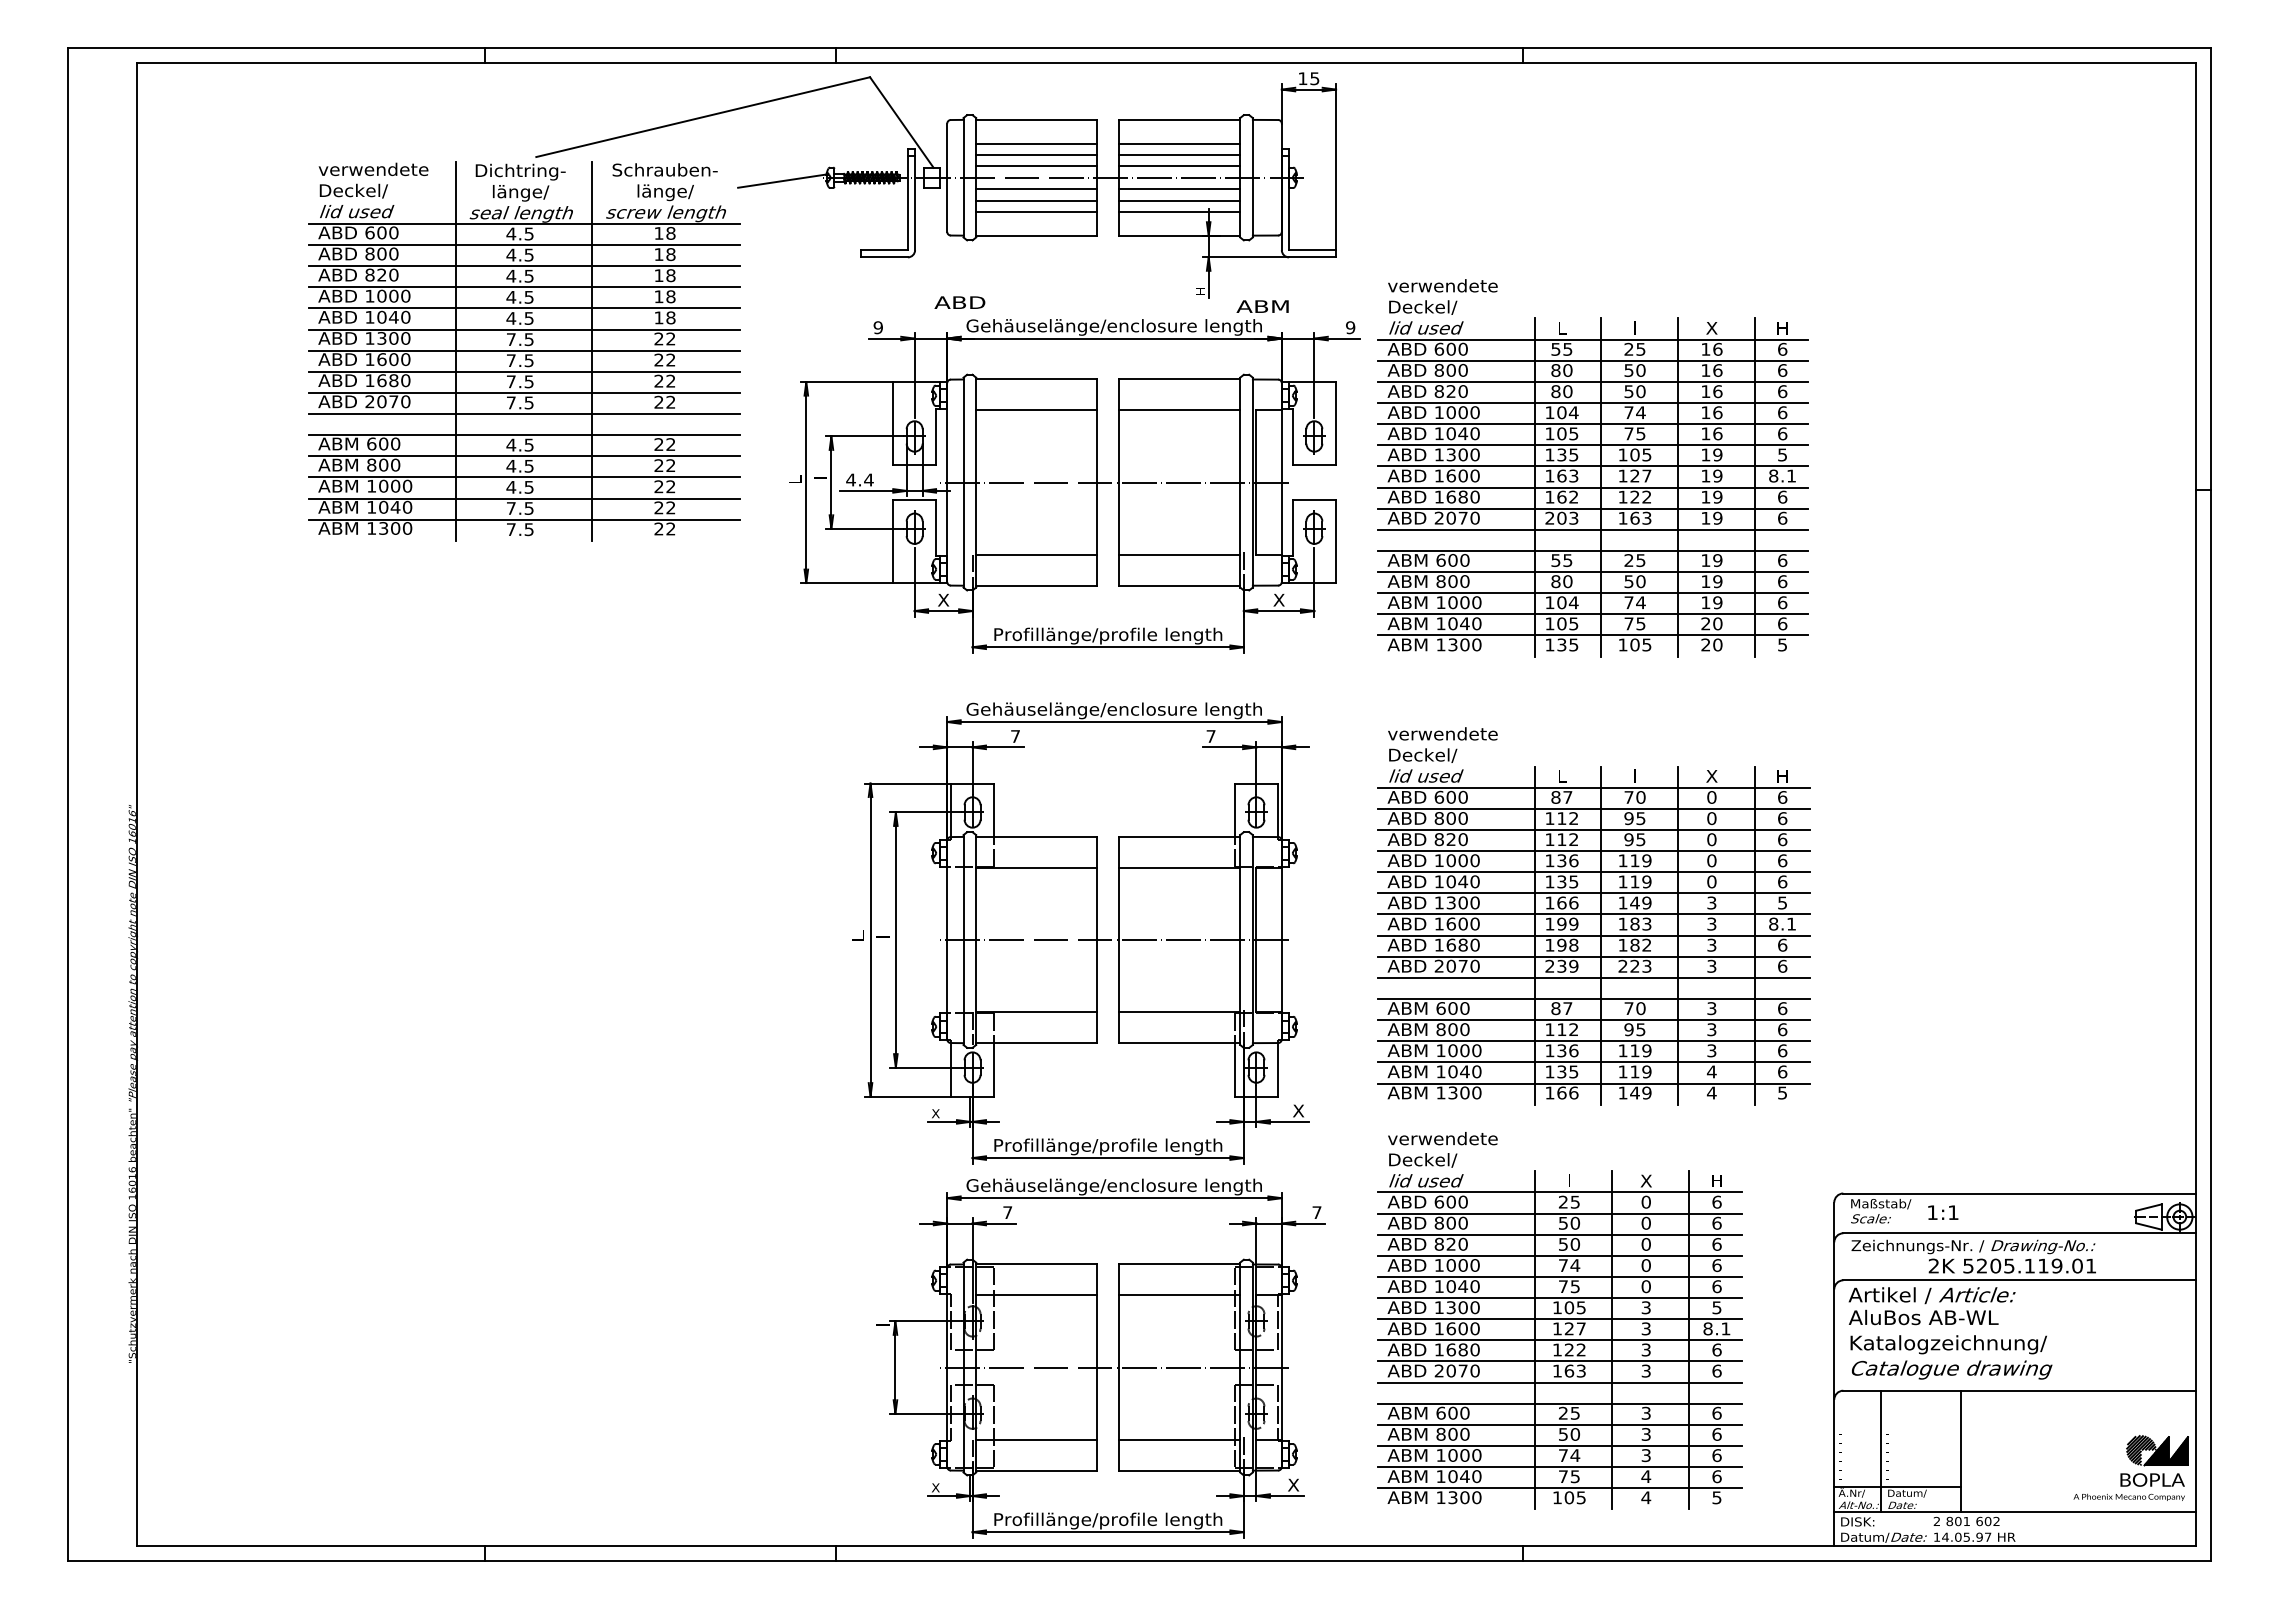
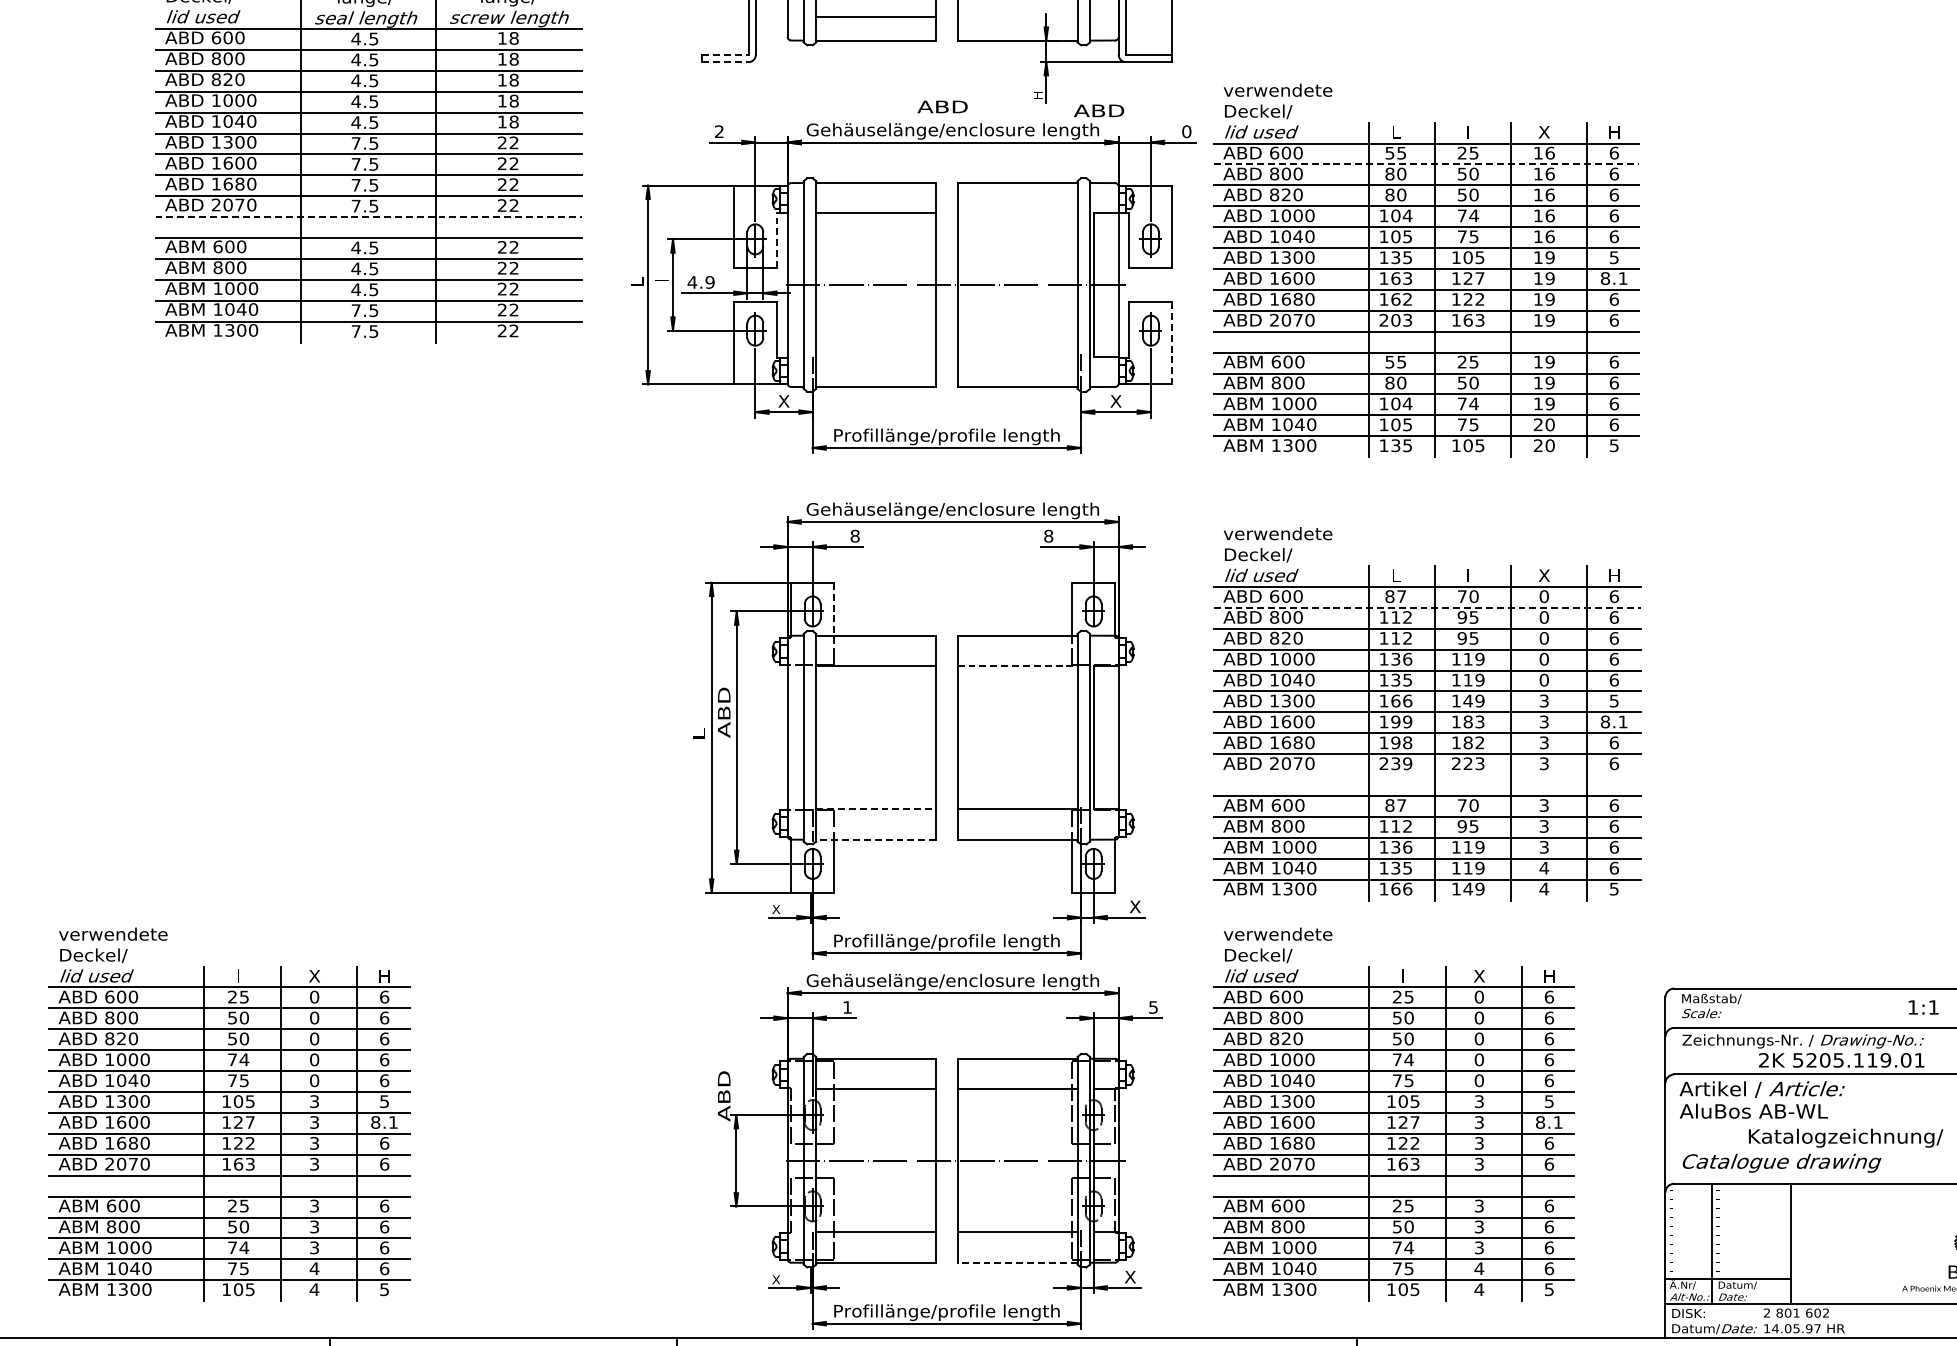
line: (1036, 200) -> (875, 5), removed
line: (1179, 200) -> (1017, 5), removed
line: (1179, 211) -> (1017, 16), removed
line: (884, 250) -> (725, 55), solid -> dashed
line: (884, 257) -> (725, 62), solid -> dashed
text: (959, 302) -> (942, 106), moved
text: (1281, 306) -> (1118, 110), ABM -> ABD
text: (877, 327) -> (718, 131), 9 -> 2
text: (1350, 327) -> (1186, 131), 9 -> 0
line: (1592, 360) -> (1426, 164), solid -> dashed
line: (1179, 410) -> (1017, 213), removed
line: (524, 414) -> (369, 217), solid -> dashed
line: (936, 436) -> (776, 239), solid -> dashed
text: (868, 479) -> (709, 281), 4.4 -> 4.9
line: (1336, 541) -> (1172, 343), solid -> dashed
line: (1036, 554) -> (875, 356), removed
line: (1179, 554) -> (1017, 356), removed
text: (1015, 736) -> (855, 536), 7 -> 8
text: (1210, 736) -> (1048, 536), 7 -> 8
line: (1593, 808) -> (1427, 607), solid -> dashed
line: (994, 810) -> (834, 609), solid -> dashed
line: (1179, 867) -> (1017, 665), solid -> dashed
text: (882, 914) -> (723, 712), l -> ABD
line: (1114, 940) -> (953, 738), removed
line: (1593, 977) -> (1427, 774), removed
line: (1036, 1012) -> (875, 809), solid -> dashed
line: (1036, 1043) -> (875, 840), solid -> dashed
text: (1007, 1212) -> (847, 1007), 7 -> 1
text: (1316, 1212) -> (1153, 1007), 7 -> 5
text: (1943, 1212) -> (1923, 1007), moved
text: (882, 1302) -> (723, 1096), l -> ABD
part: (382, 1320) -> (228, 1114), added
text: (1948, 1344) -> (1845, 1137), moved
line: (1179, 1470) -> (1017, 1262), solid -> dashed

